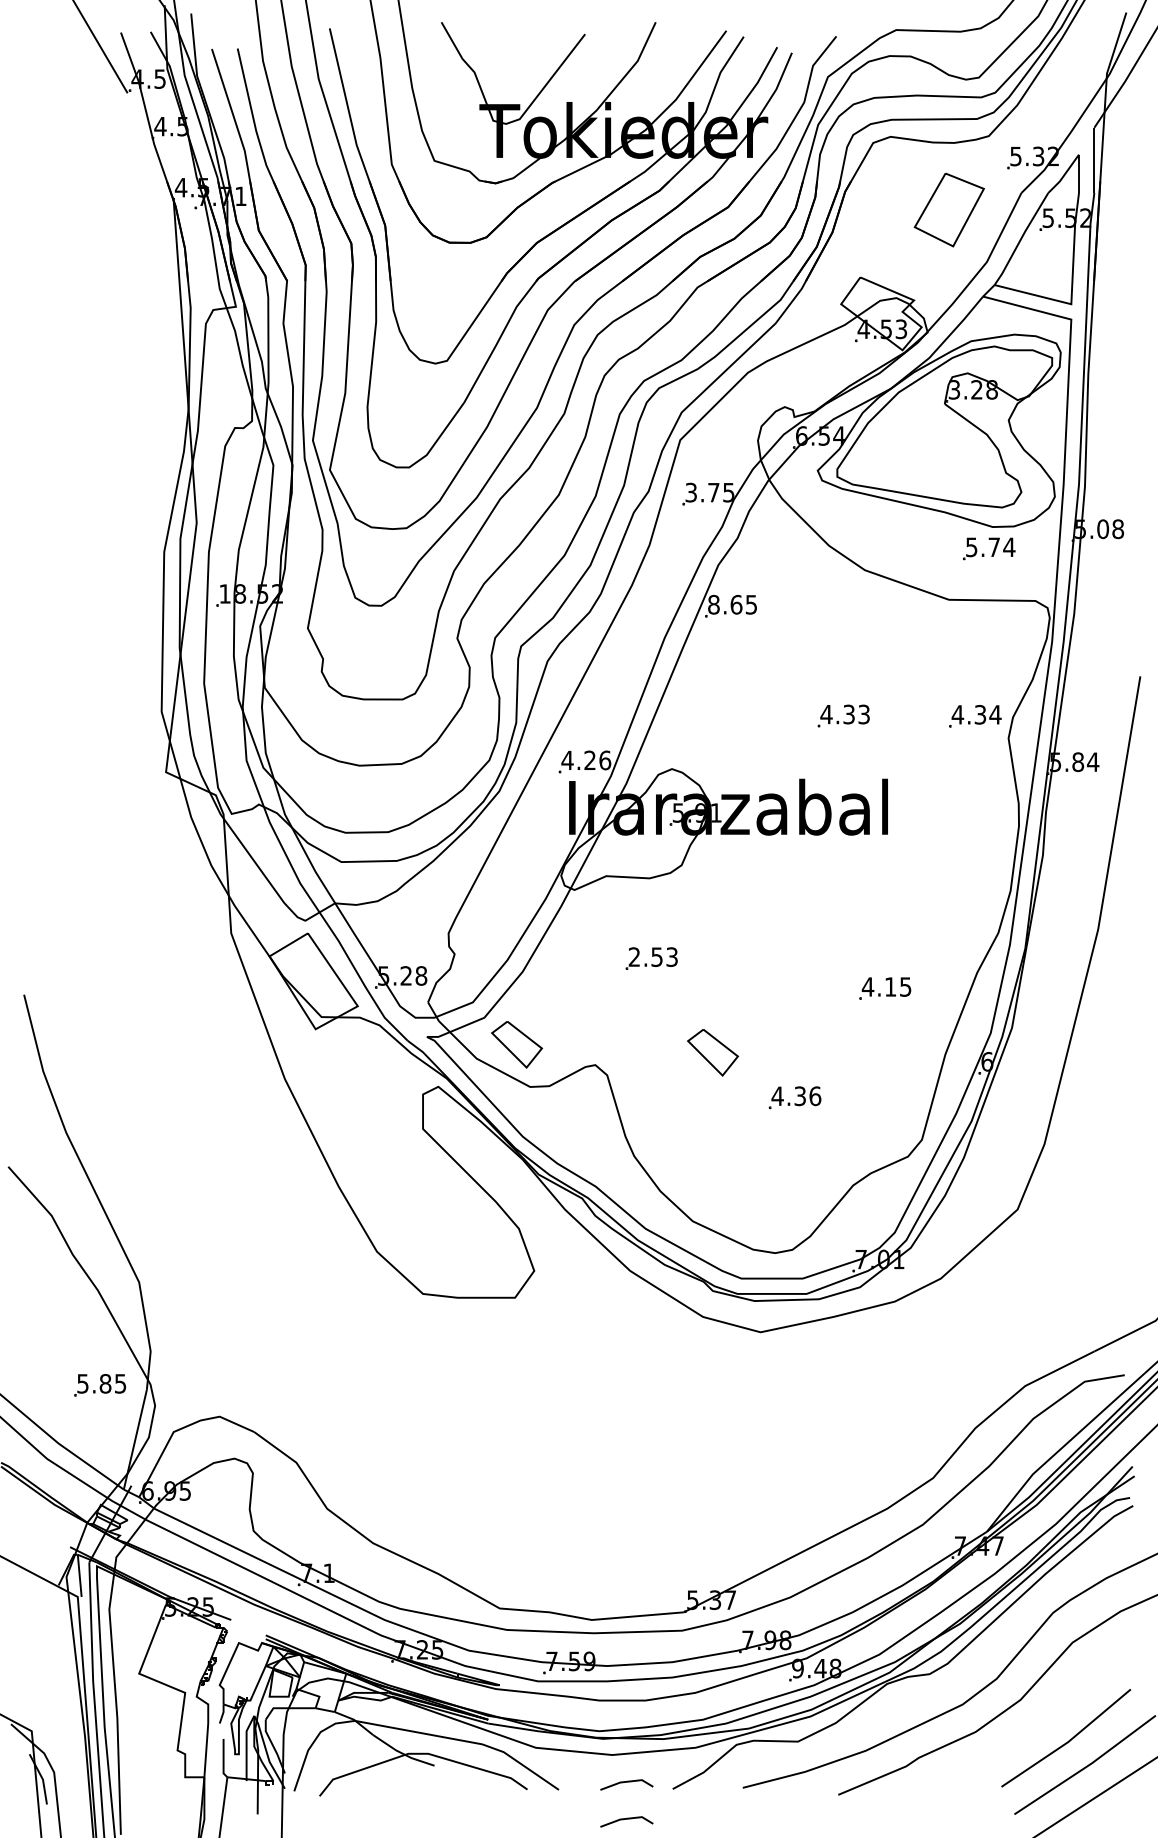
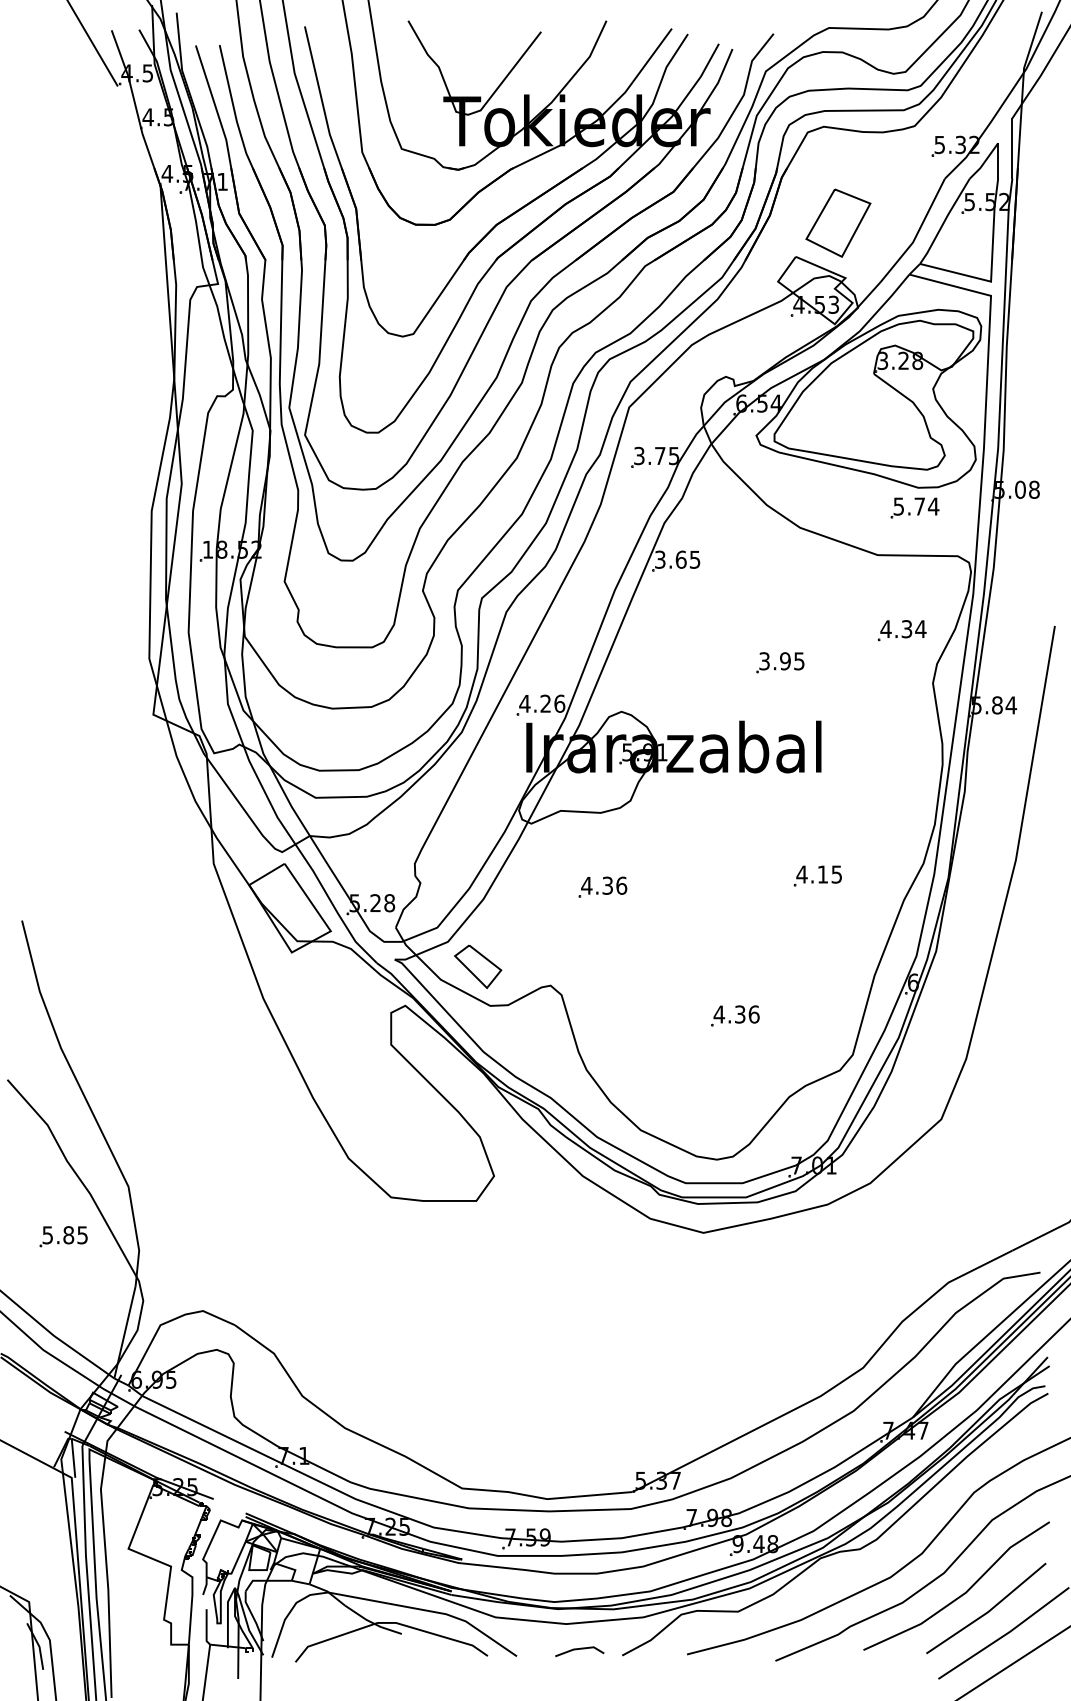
part: (948, 209) -> (837, 222), moved
text: (713, 604) -> (659, 559), 8.65 -> 3.65
text: (844, 714) -> (781, 661), 4.33 -> 3.95
part: (975, 716) -> (902, 630), moved
text: (653, 956) -> (604, 885), 2.53 -> 4.36
part: (885, 988) -> (818, 875), moved
part: (712, 1052) -> (659, 974), removed
part: (100, 1385) -> (64, 1236), moved
line: (1038, 1723) -> (960, 1594), added
line: (626, 1819) -> (579, 1683), removed

